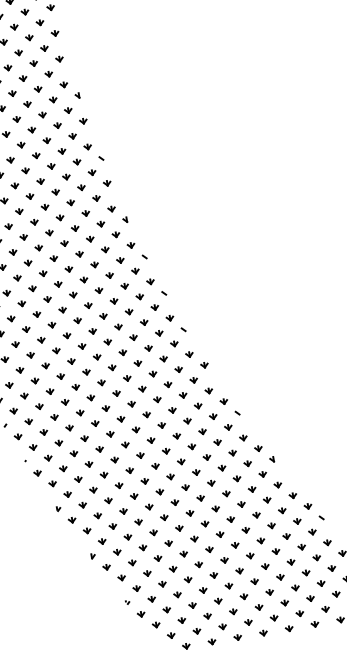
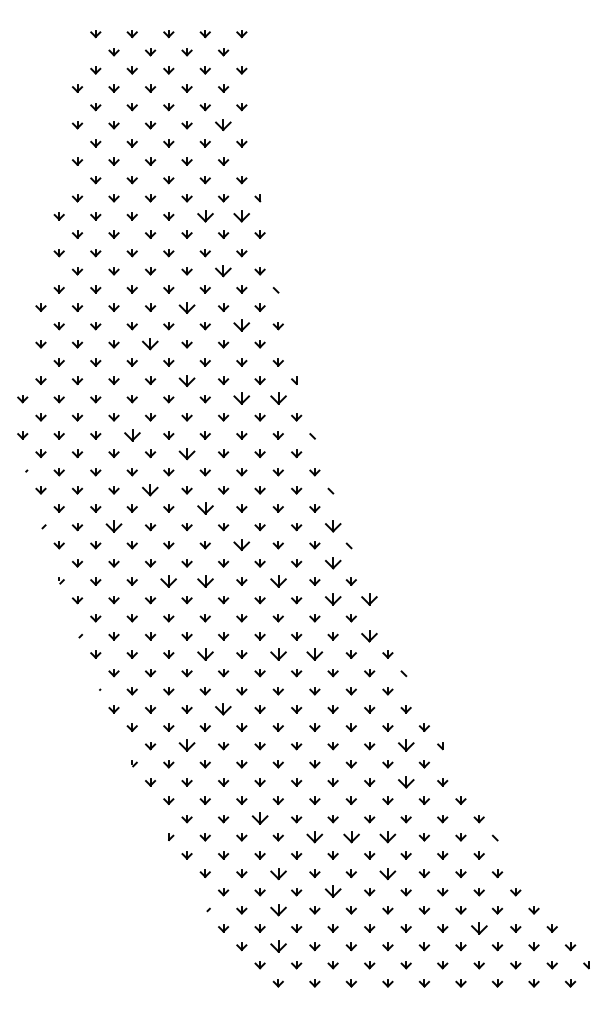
part: (44, 48) -> (223, 125), size x1.6
part: (68, 110) -> (241, 216), size x1.6
part: (42, 115) -> (204, 216), size x1.6
part: (62, 151) -> (223, 271), size x1.6
part: (40, 181) -> (186, 307), size x1.6
part: (81, 188) -> (241, 326), size x1.6
part: (19, 211) -> (150, 344), size x1.6
part: (49, 232) -> (186, 380), size x1.6
part: (115, 235) -> (277, 399), size x1.6
part: (90, 239) -> (241, 399), size x1.6
part: (17, 278) -> (131, 435), size x1.6
part: (57, 284) -> (186, 453), size x1.6
part: (37, 314) -> (150, 490), size x1.6
part: (169, 318) -> (332, 527), size x1.6
part: (77, 320) -> (204, 508), size x1.6
part: (107, 342) -> (241, 545), size x1.6
part: (15, 344) -> (113, 526), size x1.6
part: (174, 344) -> (332, 563), size x1.6
part: (137, 363) -> (277, 581), size x1.6
part: (204, 365) -> (369, 600), size x1.6
part: (178, 370) -> (332, 600), size x1.6
part: (86, 372) -> (204, 581), size x1.6
part: (60, 376) -> (168, 581), size x1.6
part: (208, 391) -> (369, 636), size x1.6
part: (172, 410) -> (314, 654), size x1.6
part: (146, 414) -> (277, 654), size x1.6
part: (94, 423) -> (204, 654), size x1.6
part: (114, 460) -> (223, 709), size x1.6
part: (247, 464) -> (405, 746), size x1.6
part: (251, 489) -> (405, 782), size x1.6
part: (93, 490) -> (186, 746), size x1.6
part: (245, 530) -> (387, 837), size x1.6
part: (153, 533) -> (259, 819), size x1.6
part: (219, 534) -> (350, 837), size x1.6
part: (194, 539) -> (314, 837), size x1.6
part: (250, 555) -> (387, 873), size x1.6
part: (172, 569) -> (277, 873), size x1.6
part: (213, 575) -> (332, 892), size x1.6
part: (320, 583) -> (478, 928), size x1.6
part: (177, 595) -> (277, 910), size x1.6
part: (181, 620) -> (277, 946), size x1.6

